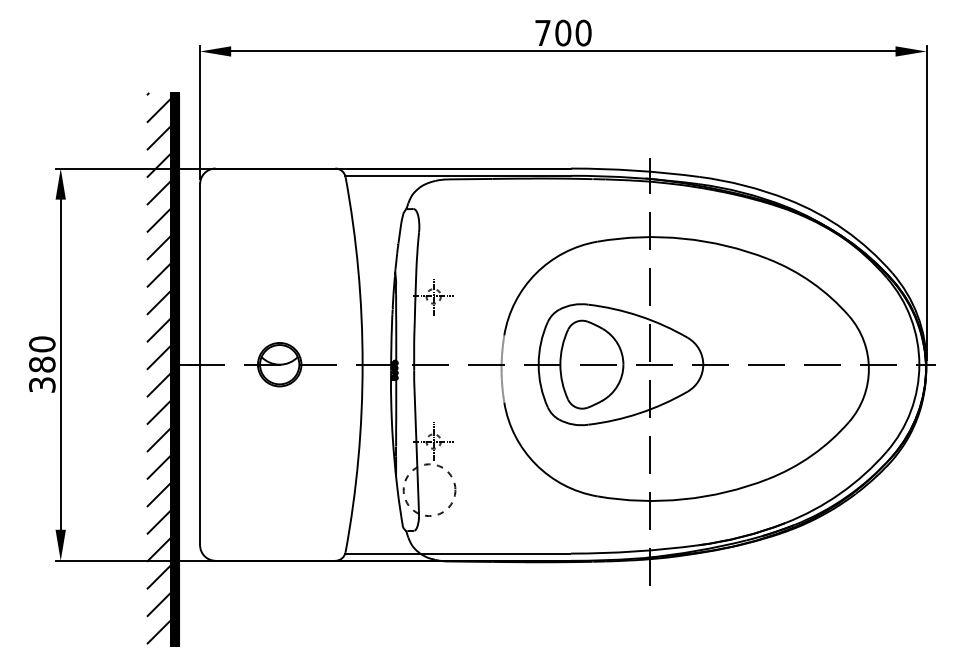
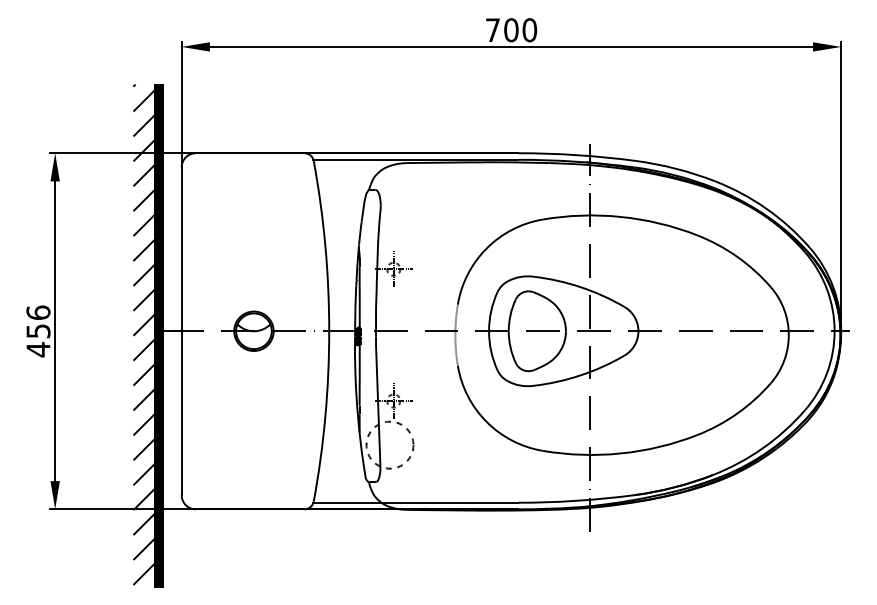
text: (42, 364) -> (38, 331), 380 -> 456

